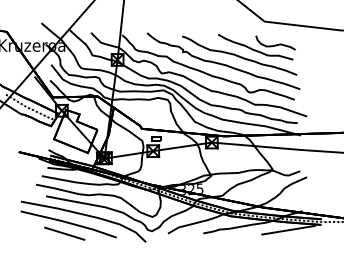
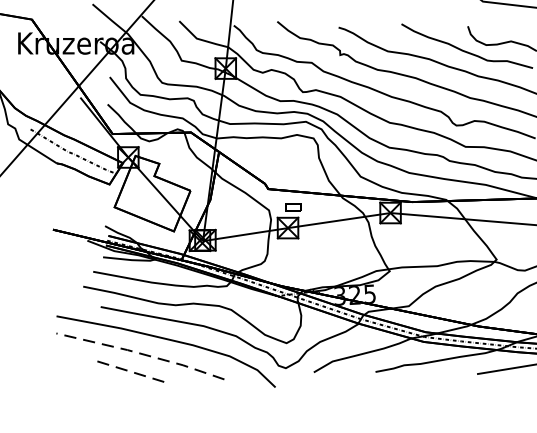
line: (69, 223) -> (141, 354), solid -> dashed
line: (64, 233) -> (132, 372), solid -> dashed

